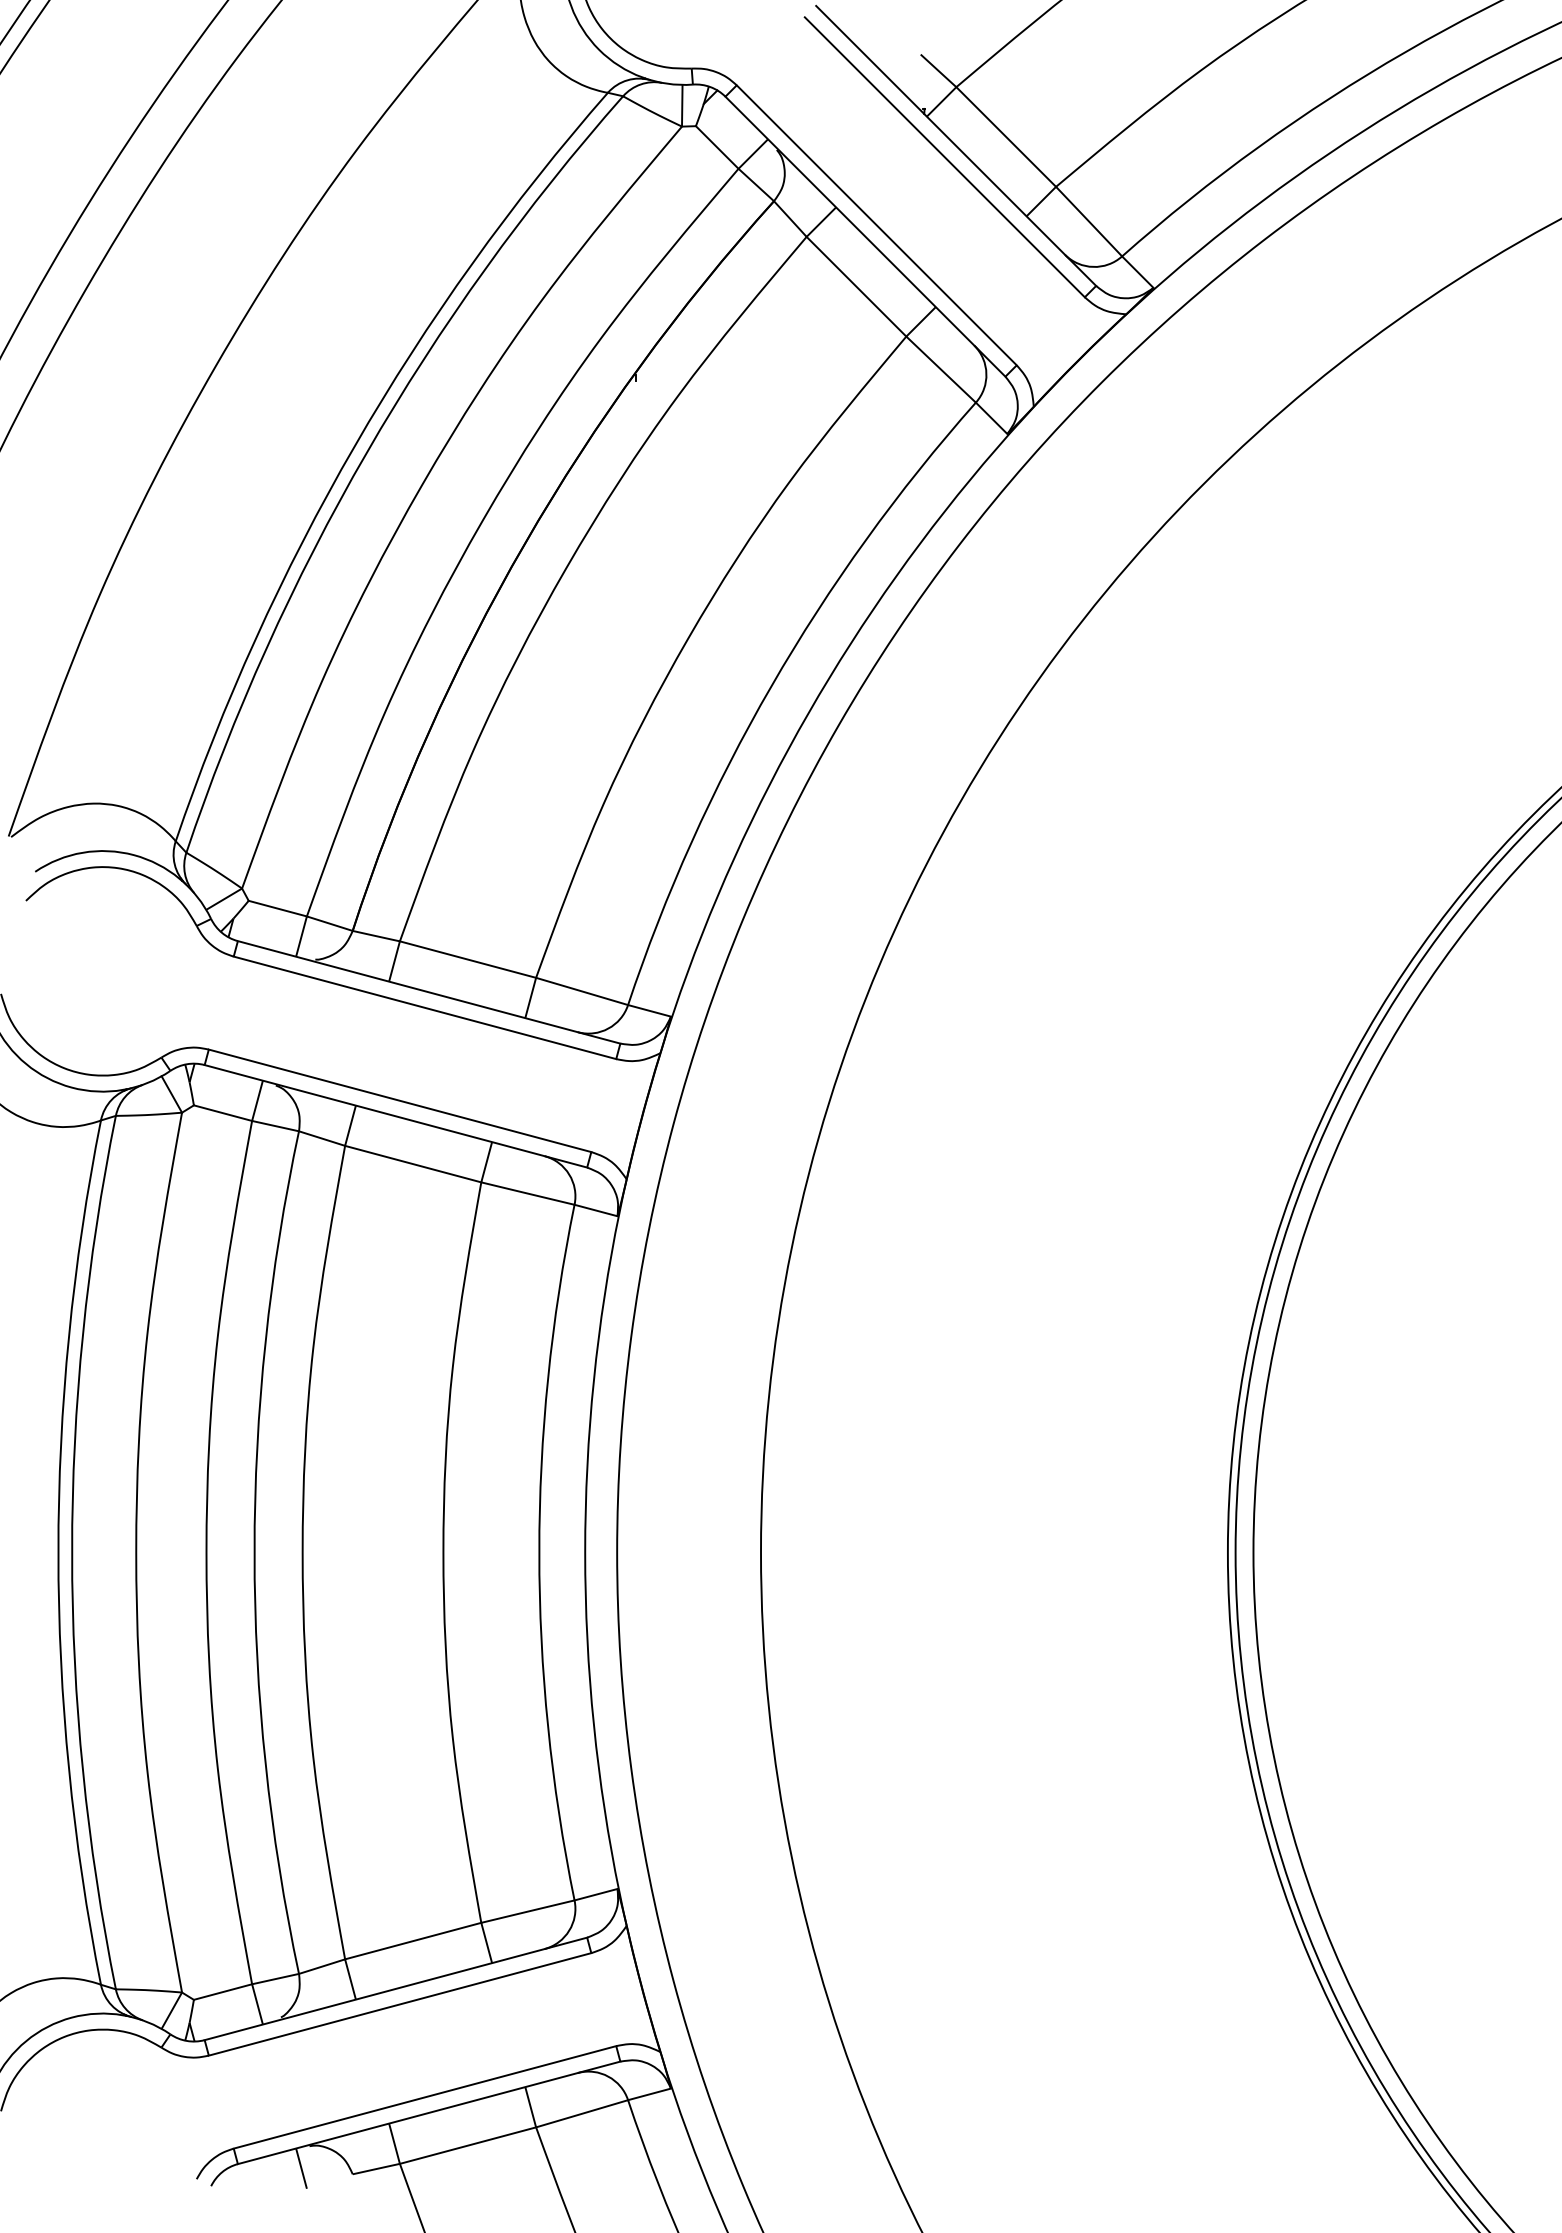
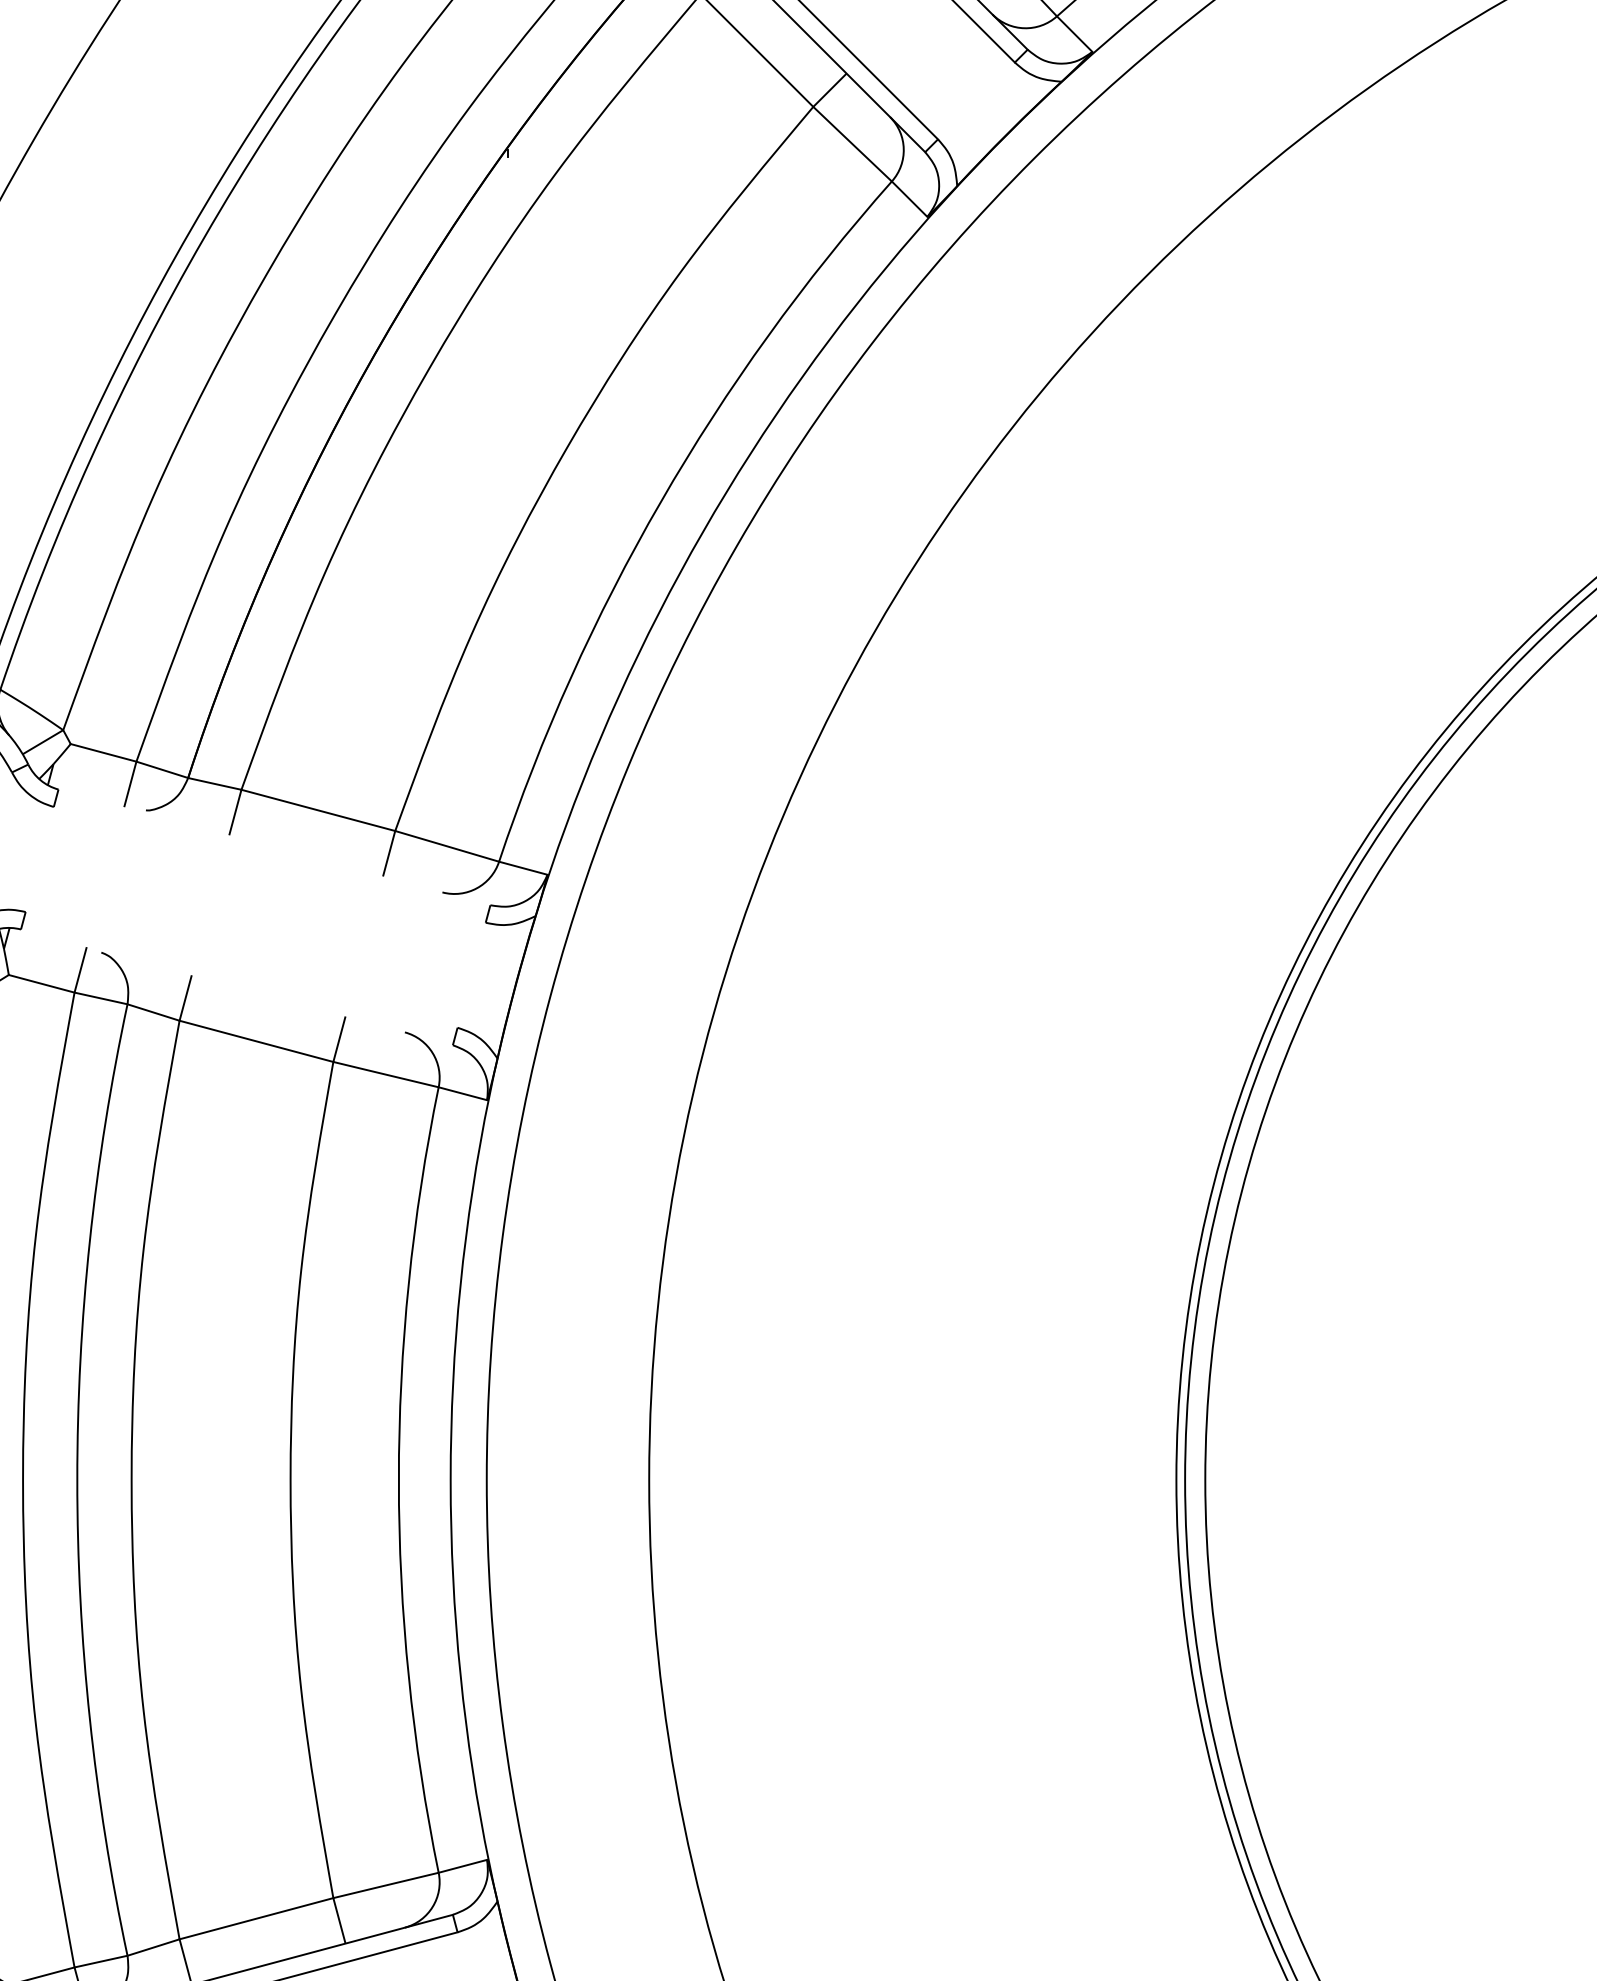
line: (428, 992) -> (273, 847), removed
line: (424, 1007) -> (269, 864), removed
line: (399, 1100) -> (240, 969), removed
line: (395, 1116) -> (236, 987), removed

